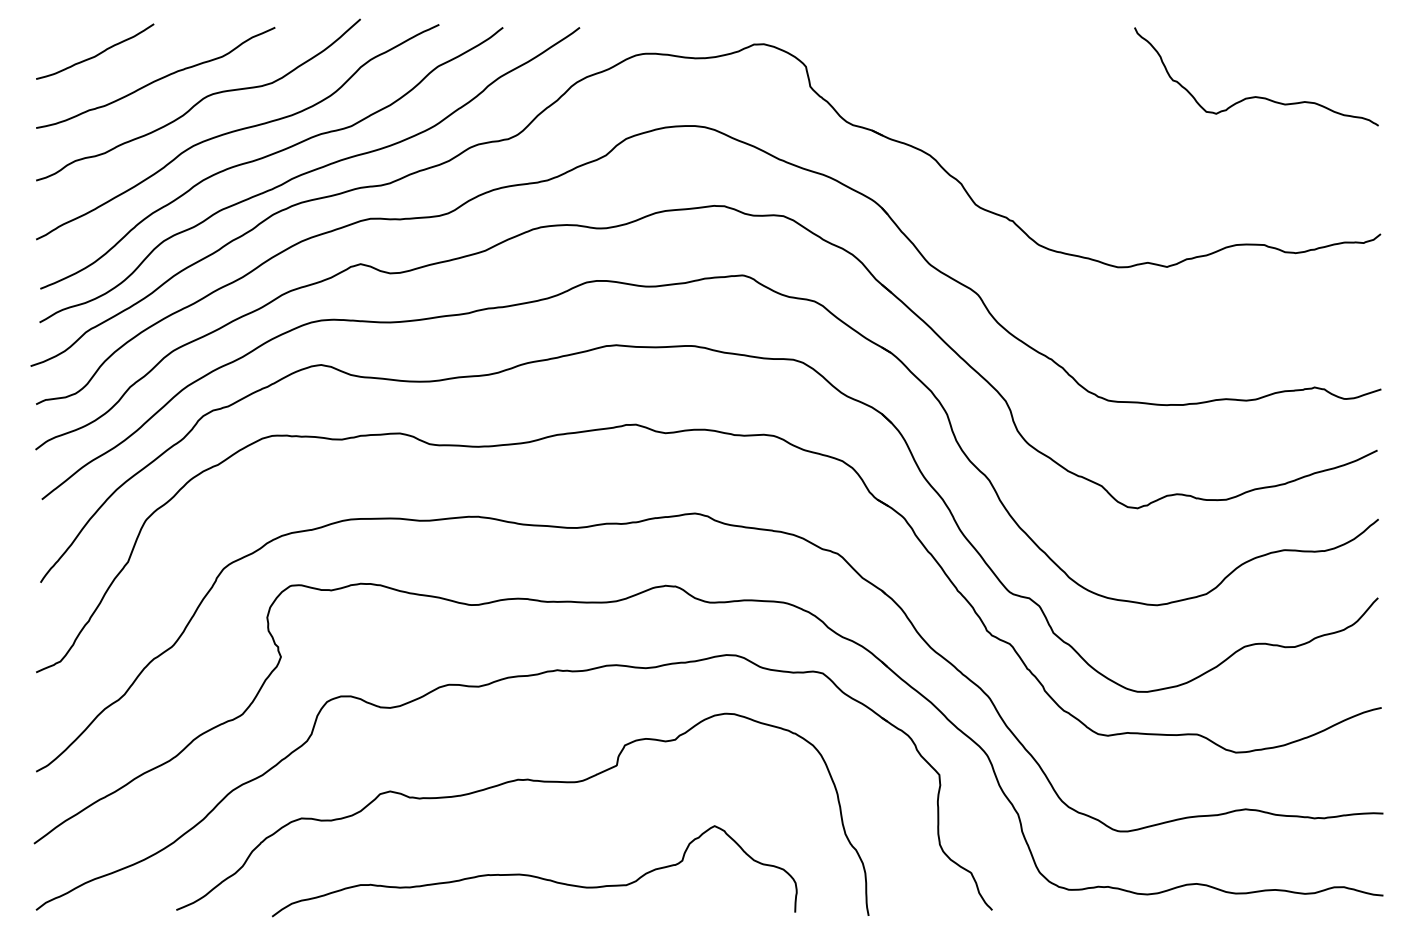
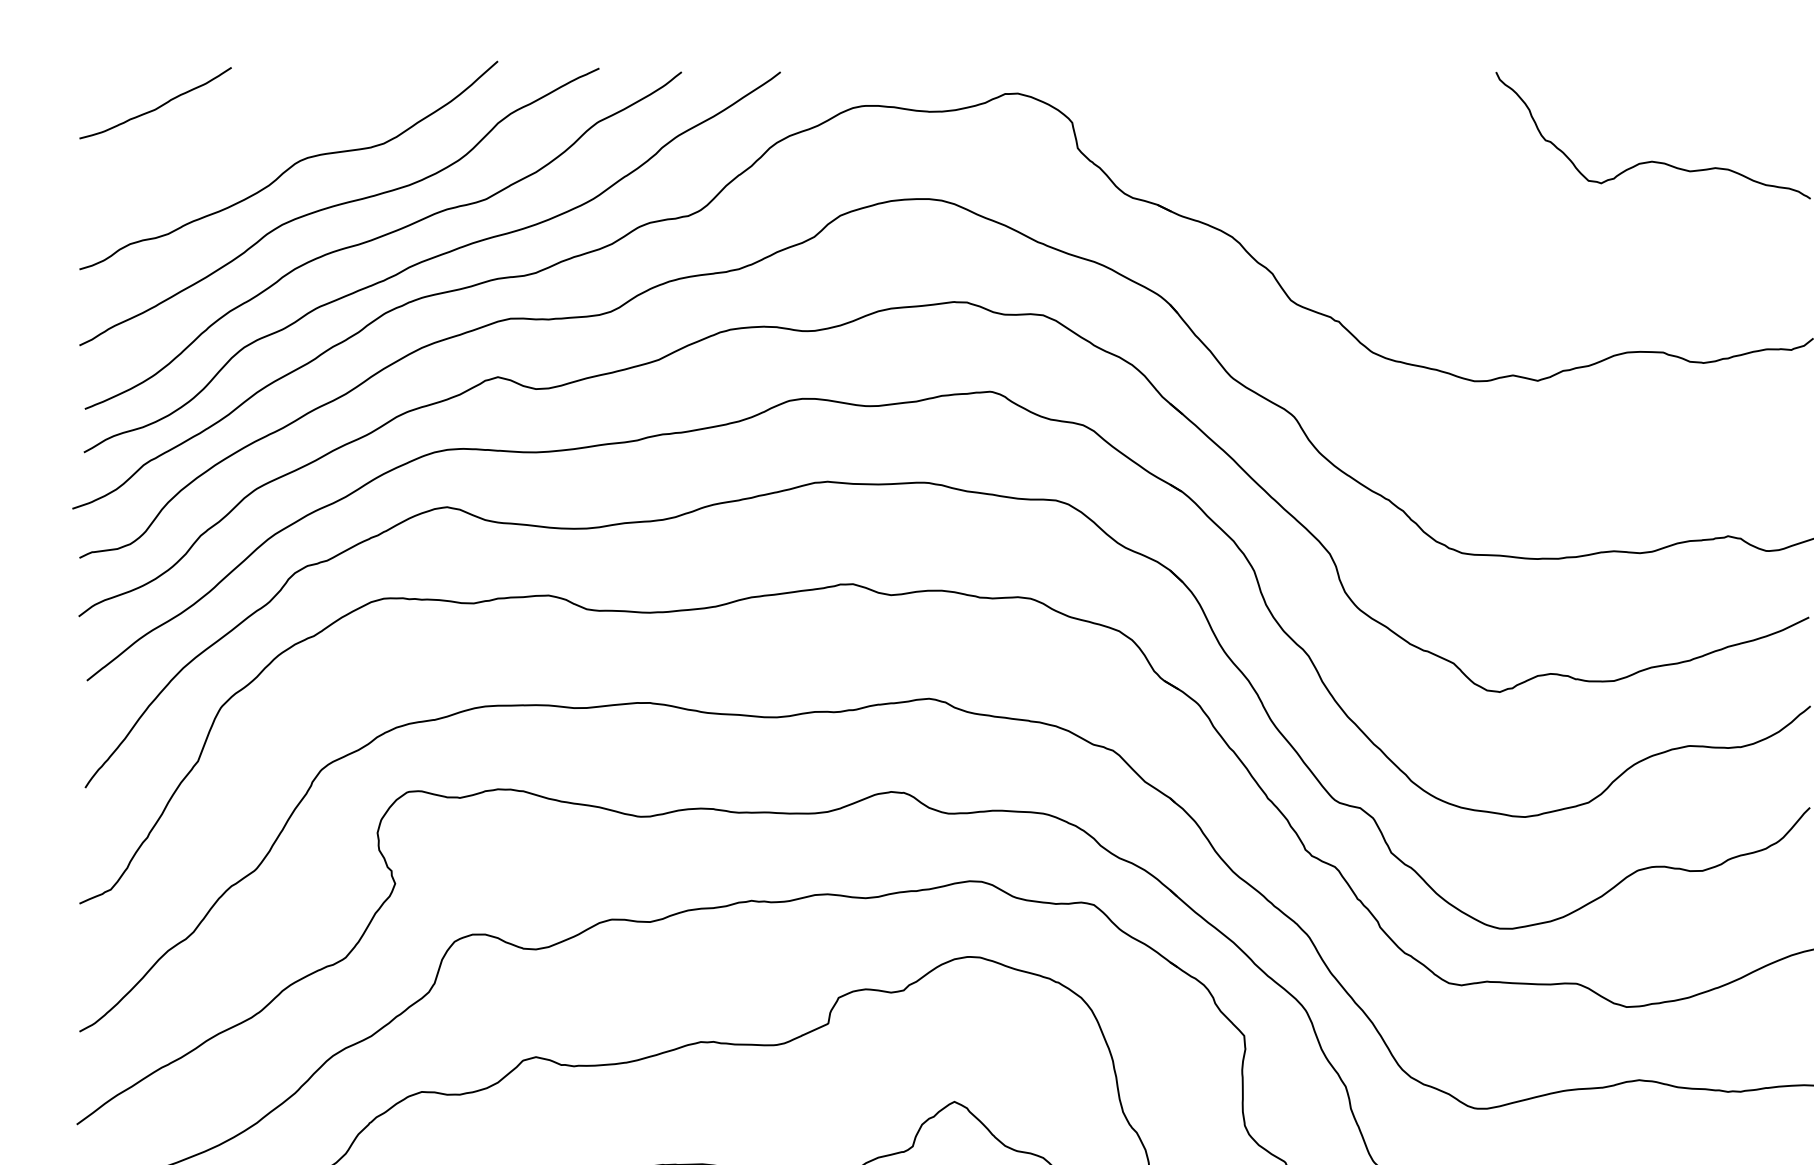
curve: (156, 79) -> (234, 139), removed

